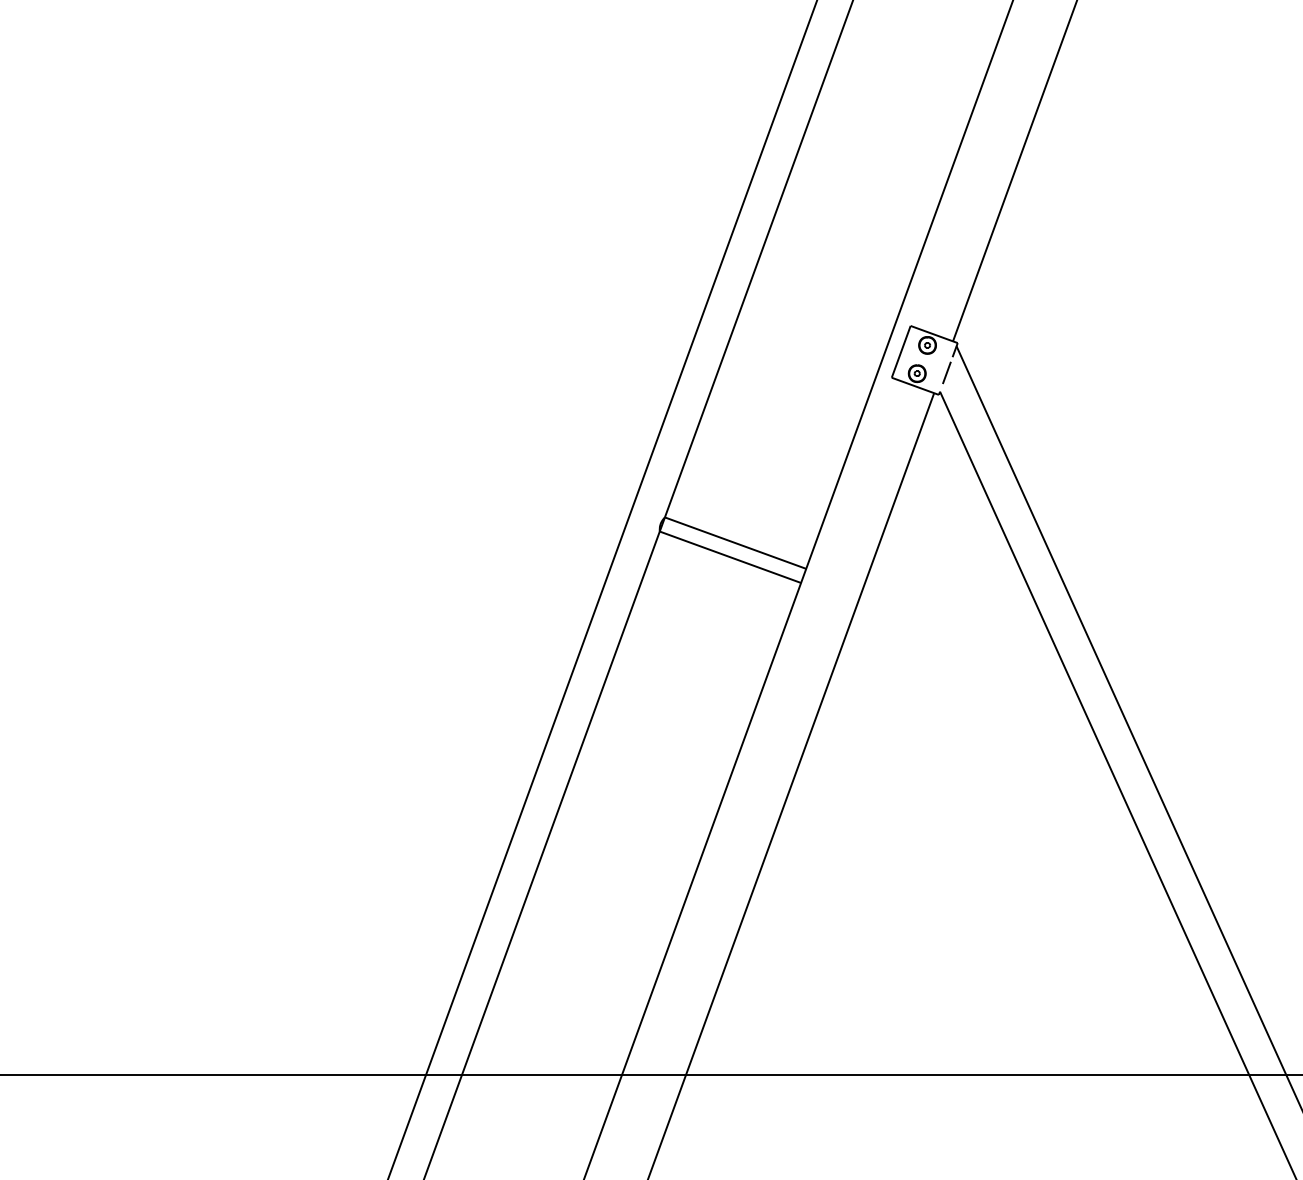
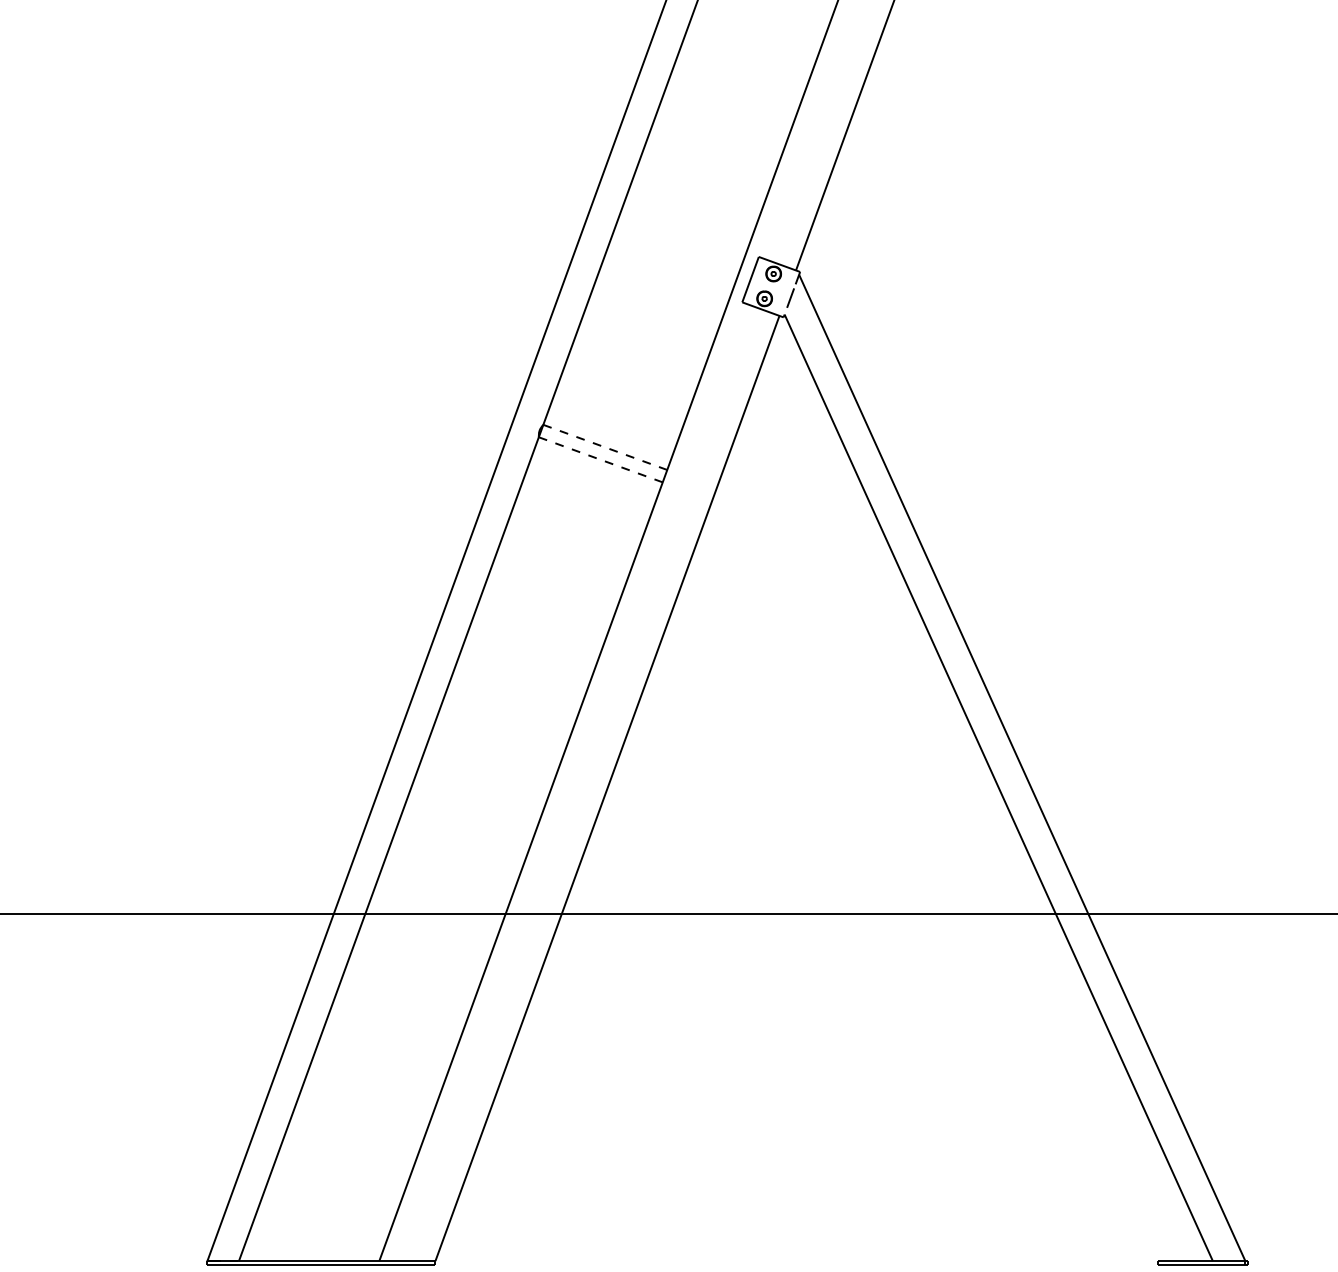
line: (735, 543) -> (605, 447), solid -> dashed
line: (730, 556) -> (600, 459), solid -> dashed

